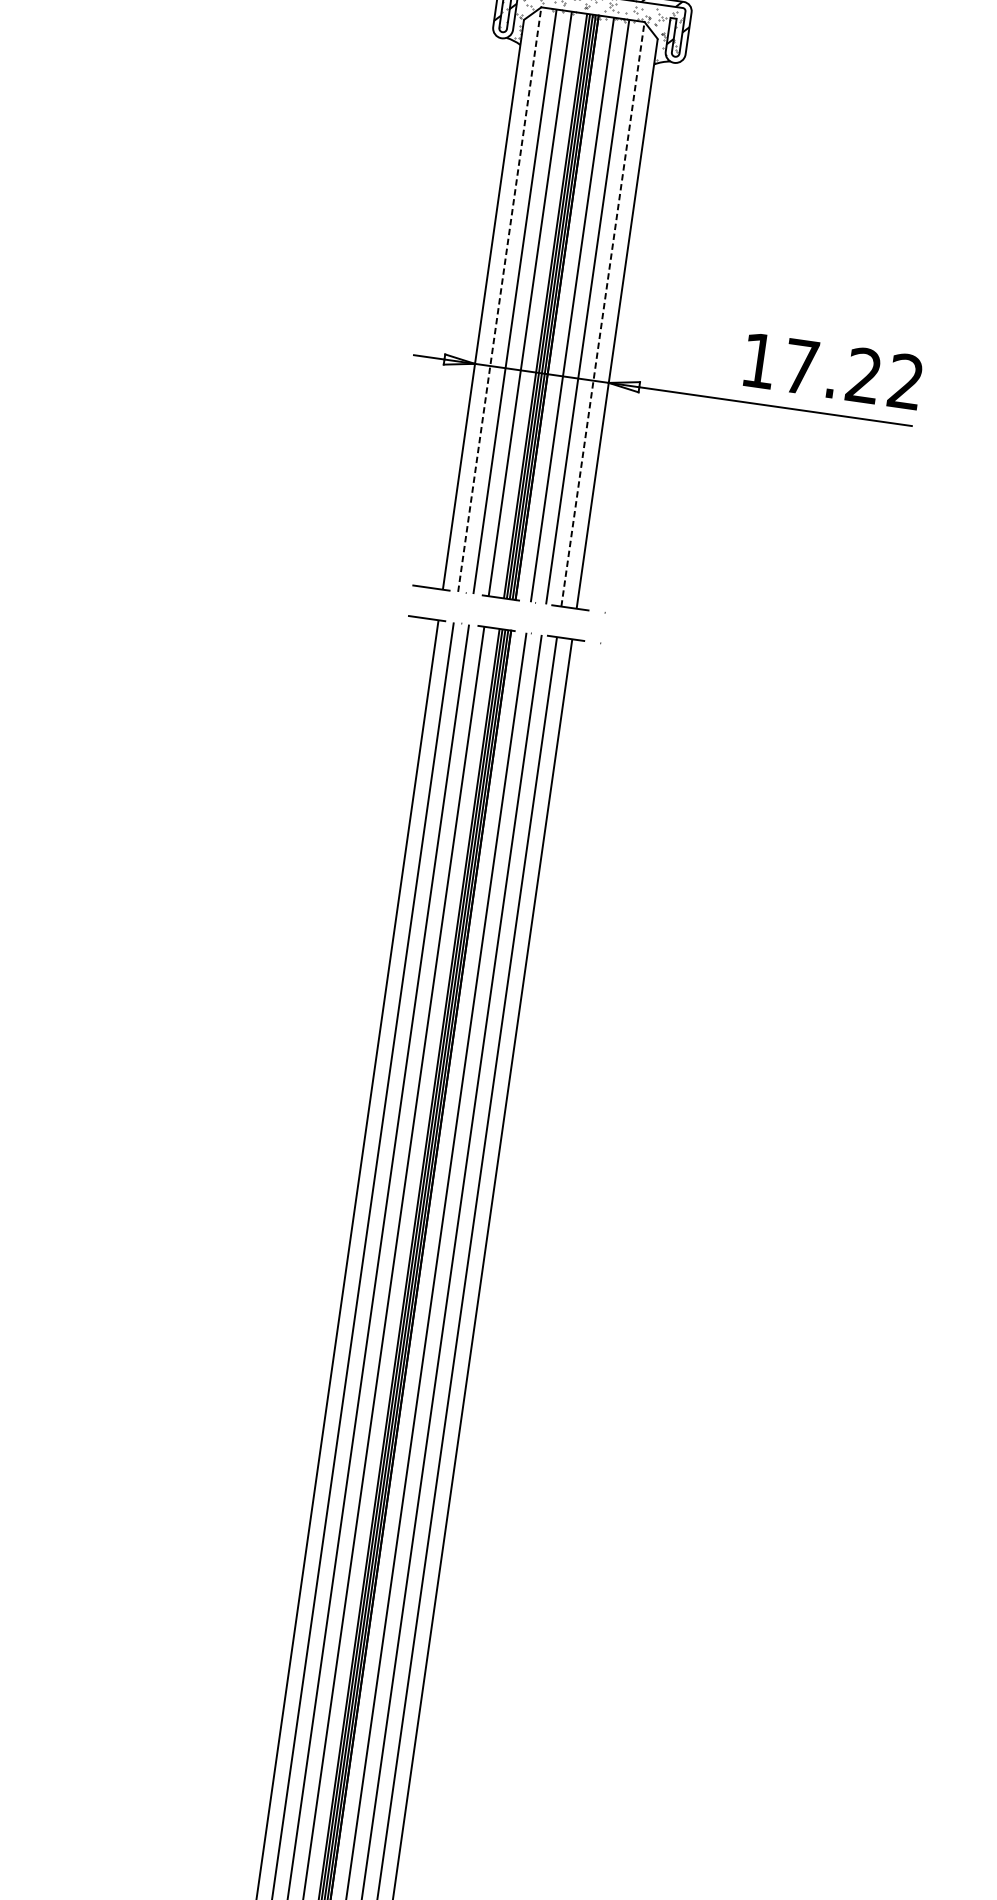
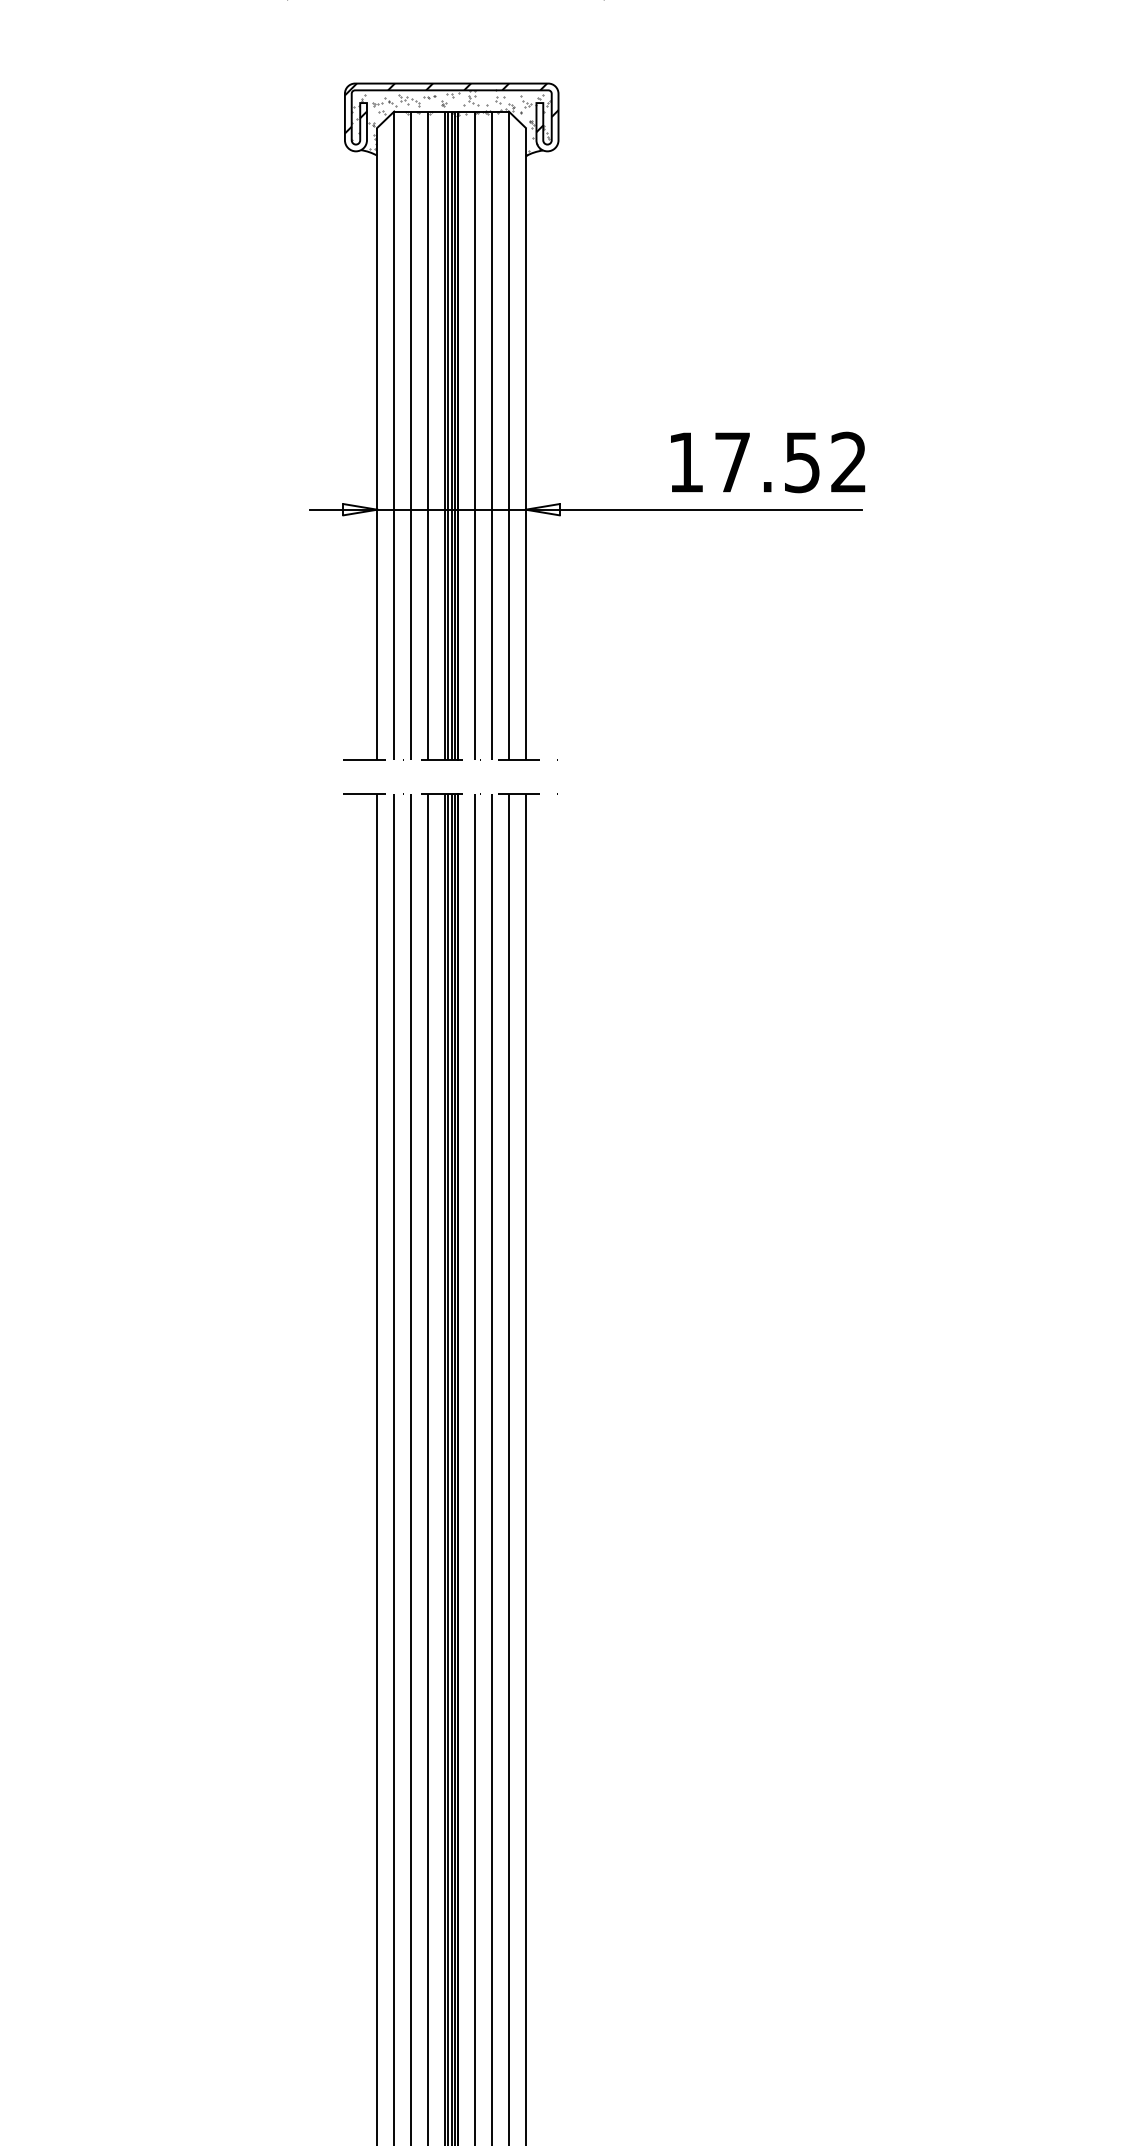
line: (500, 299) -> (394, 435), dashed -> solid
line: (602, 313) -> (508, 435), dashed -> solid
text: (863, 375) -> (801, 462), 17.22 -> 17.52

